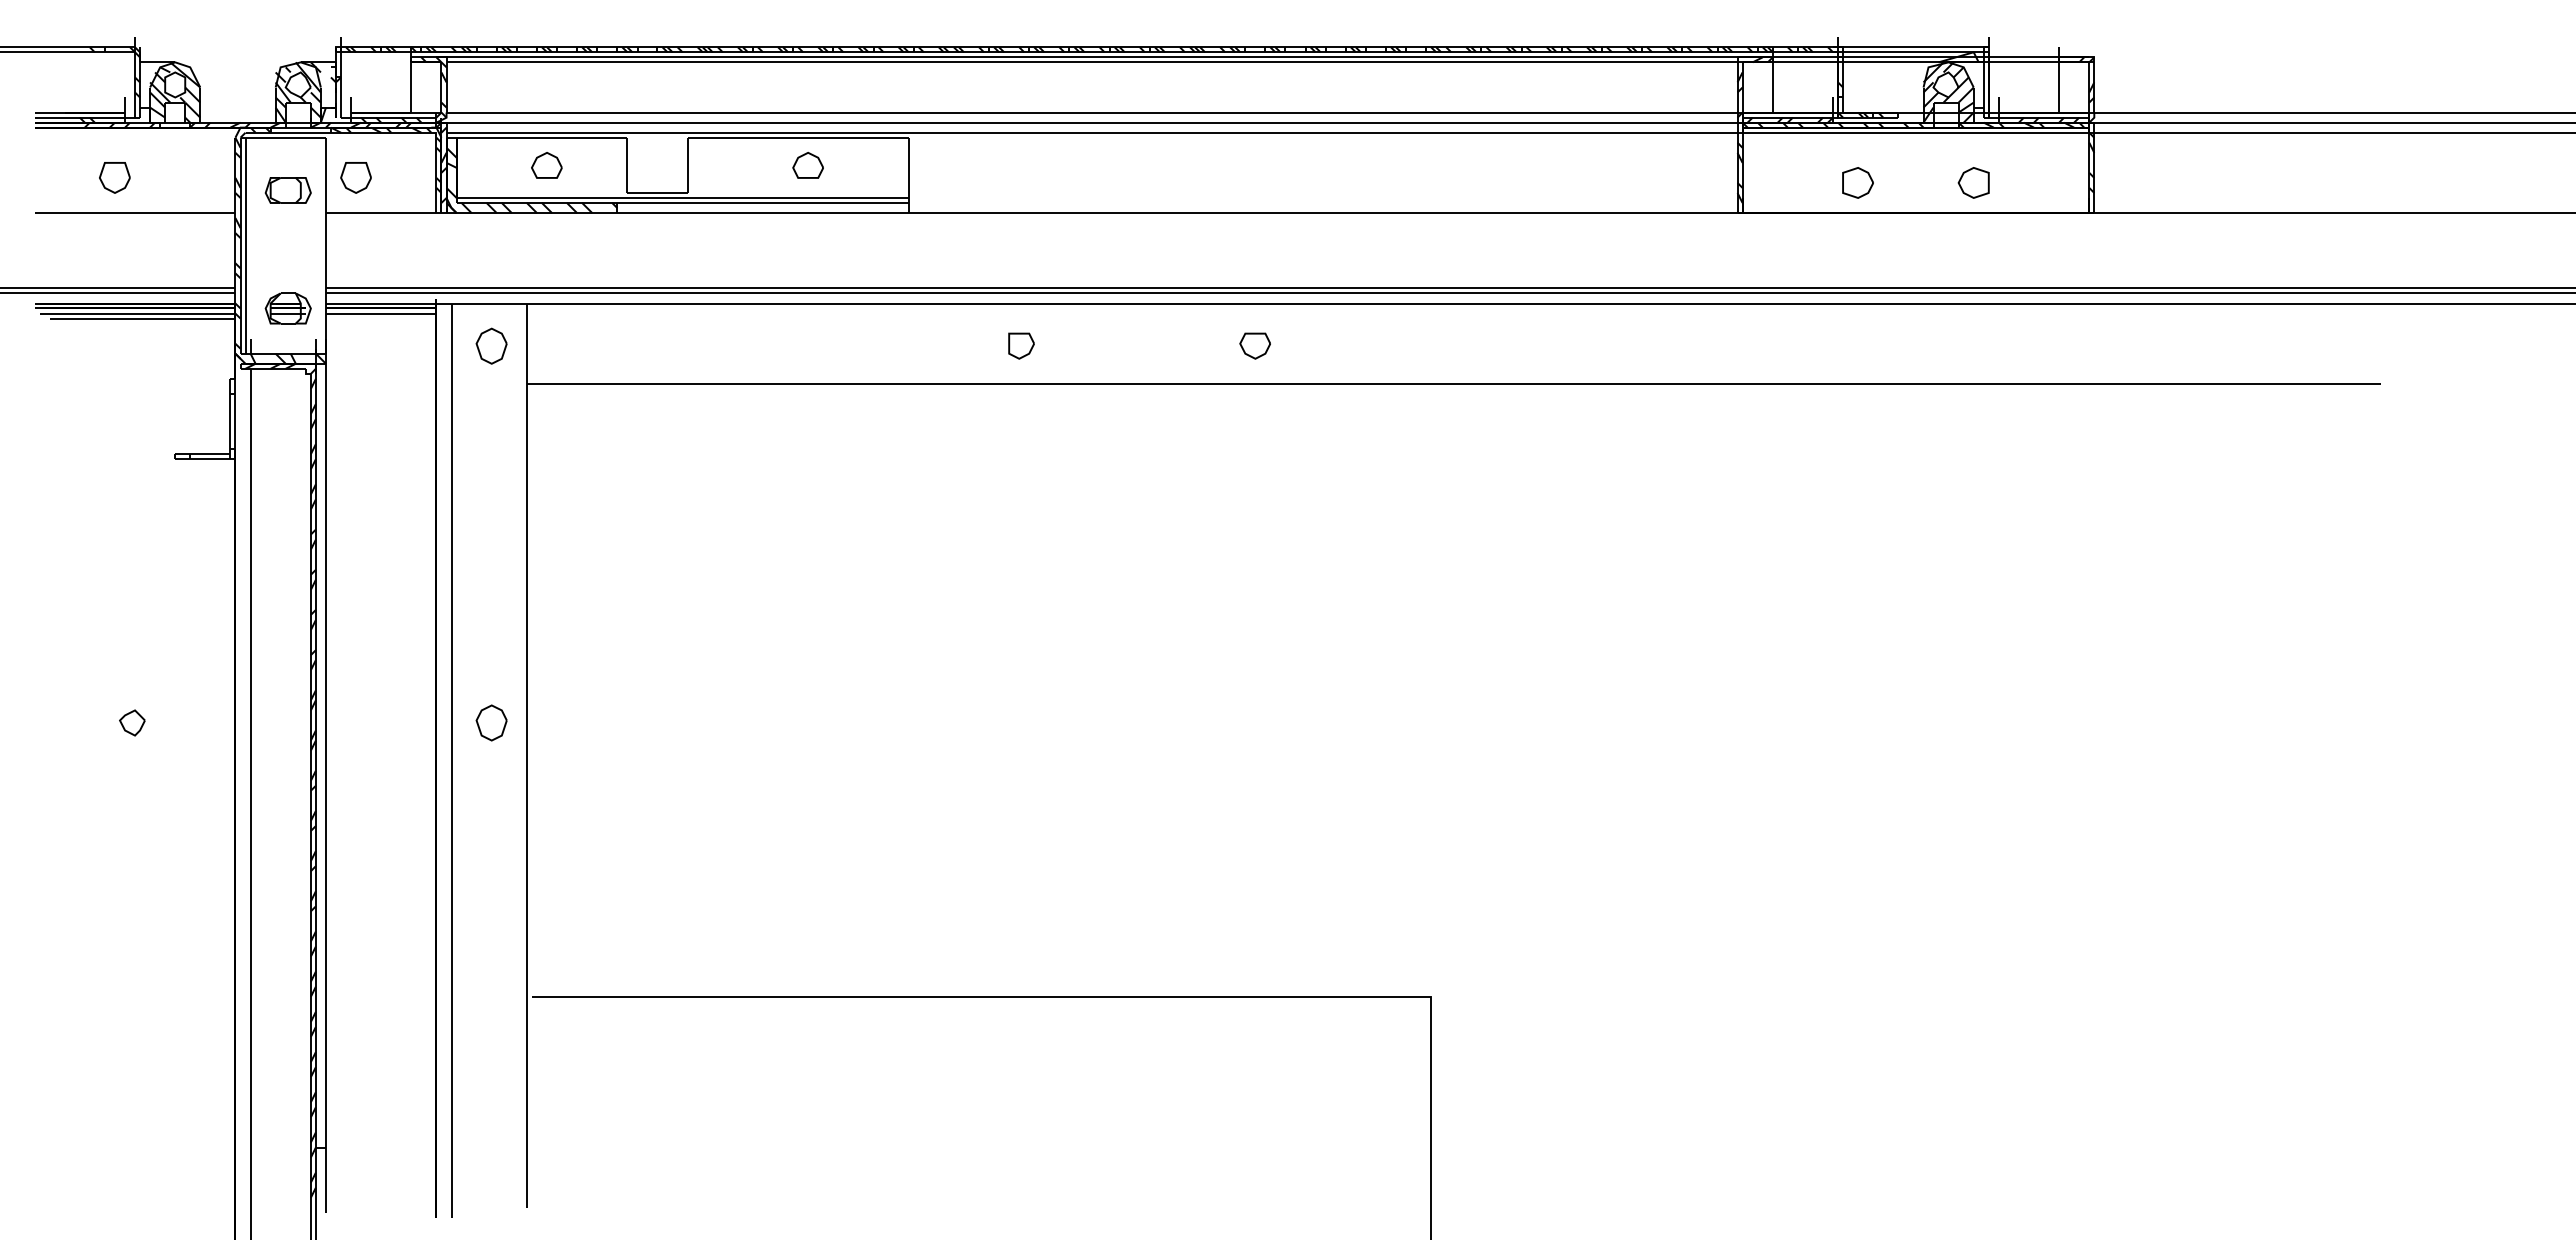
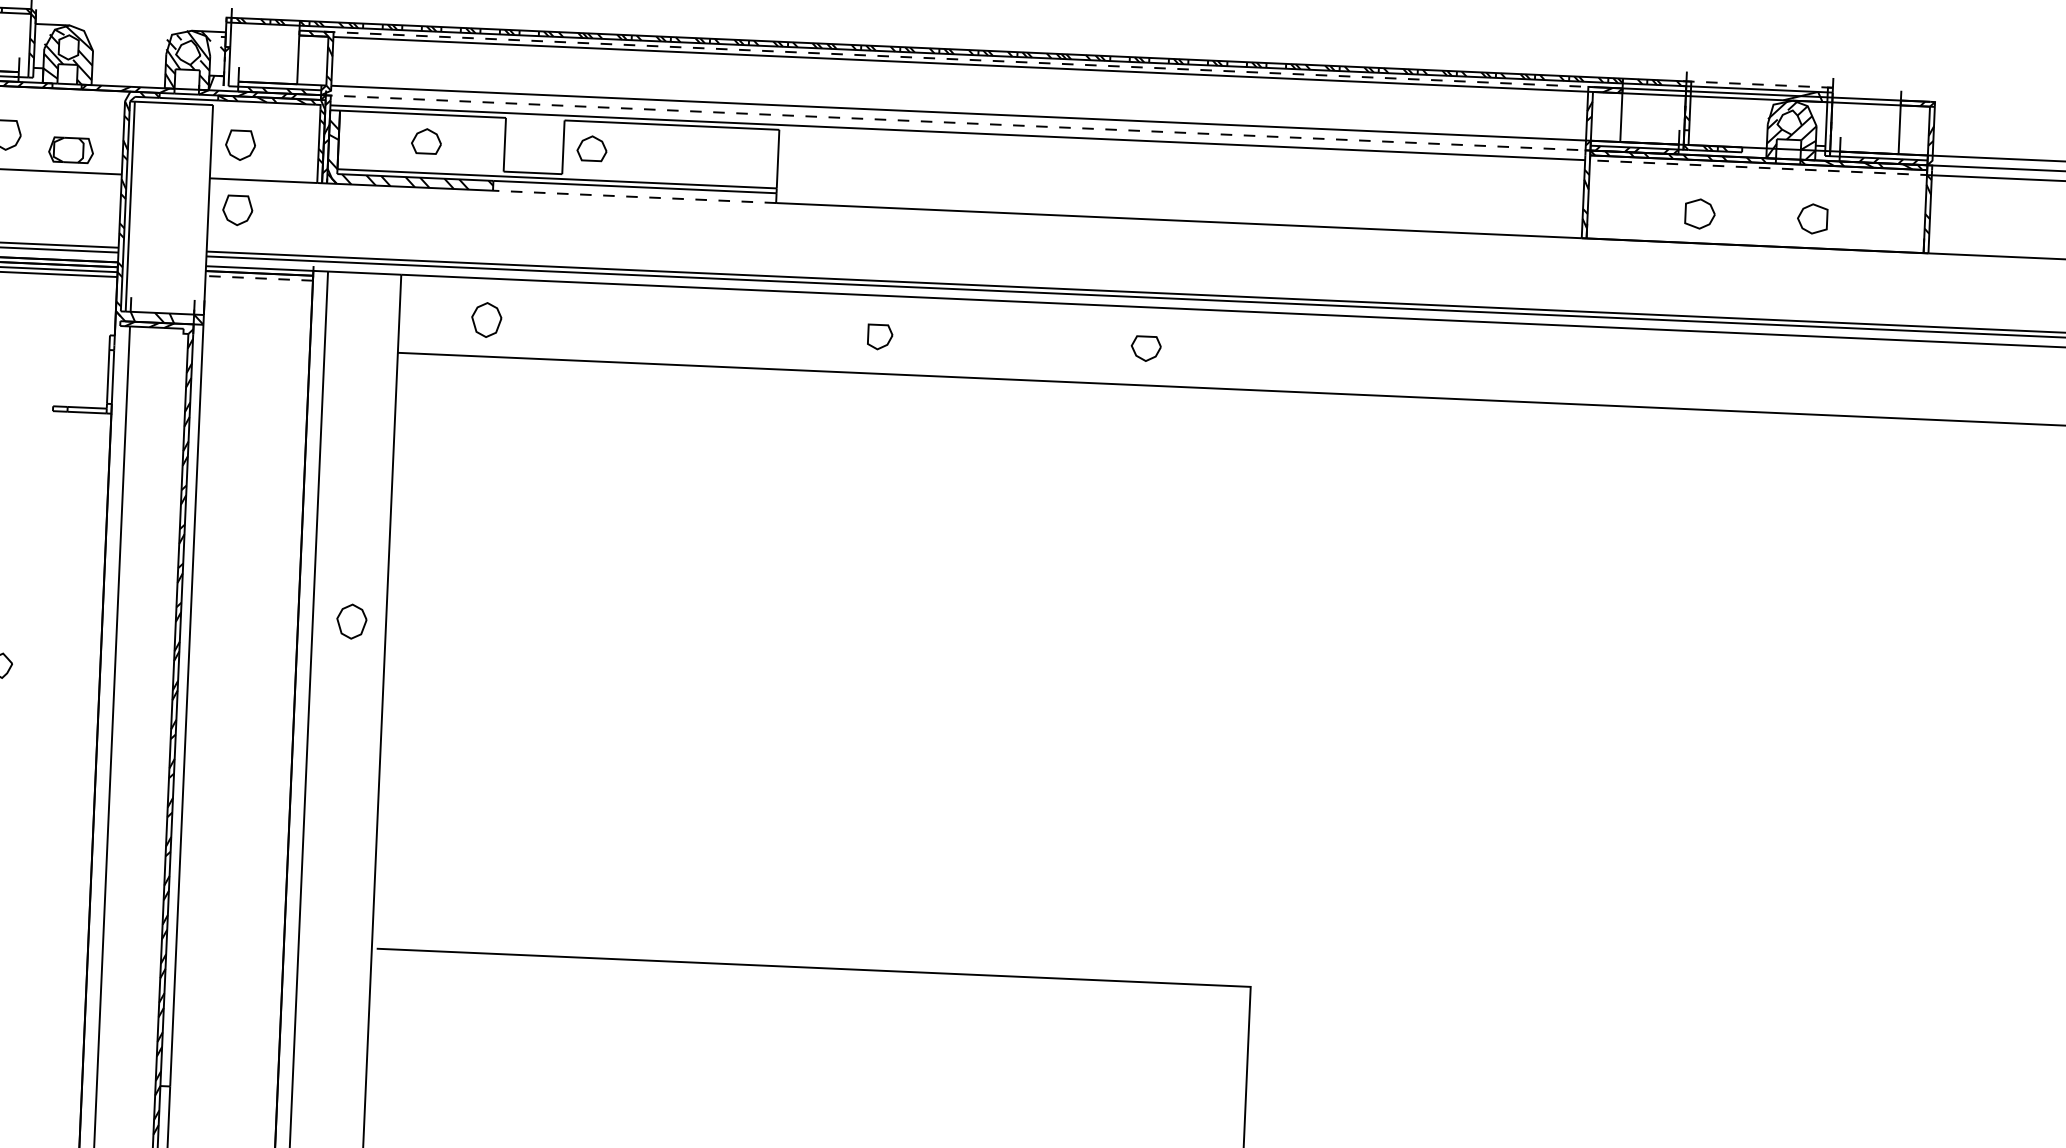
line: (1910, 47) -> (1756, 84), solid -> dashed
line: (1090, 57) -> (959, 59), solid -> dashed
line: (1090, 122) -> (956, 122), solid -> dashed
line: (1915, 132) -> (1758, 167), solid -> dashed
part: (807, 165) -> (591, 148), moved
part: (287, 190) -> (70, 150), moved
line: (762, 213) -> (634, 197), solid -> dashed
part: (355, 244) -> (237, 210), added
part: (287, 308) -> (168, 269), removed
line: (380, 313) -> (258, 278), solid -> dashed
part: (491, 345) -> (486, 319), moved
part: (1254, 345) -> (1145, 348), moved
part: (491, 722) -> (351, 621), moved

